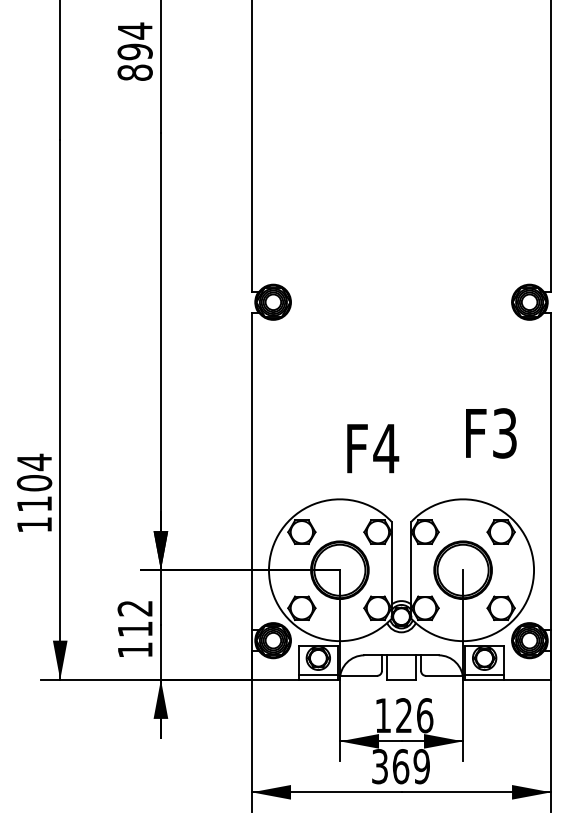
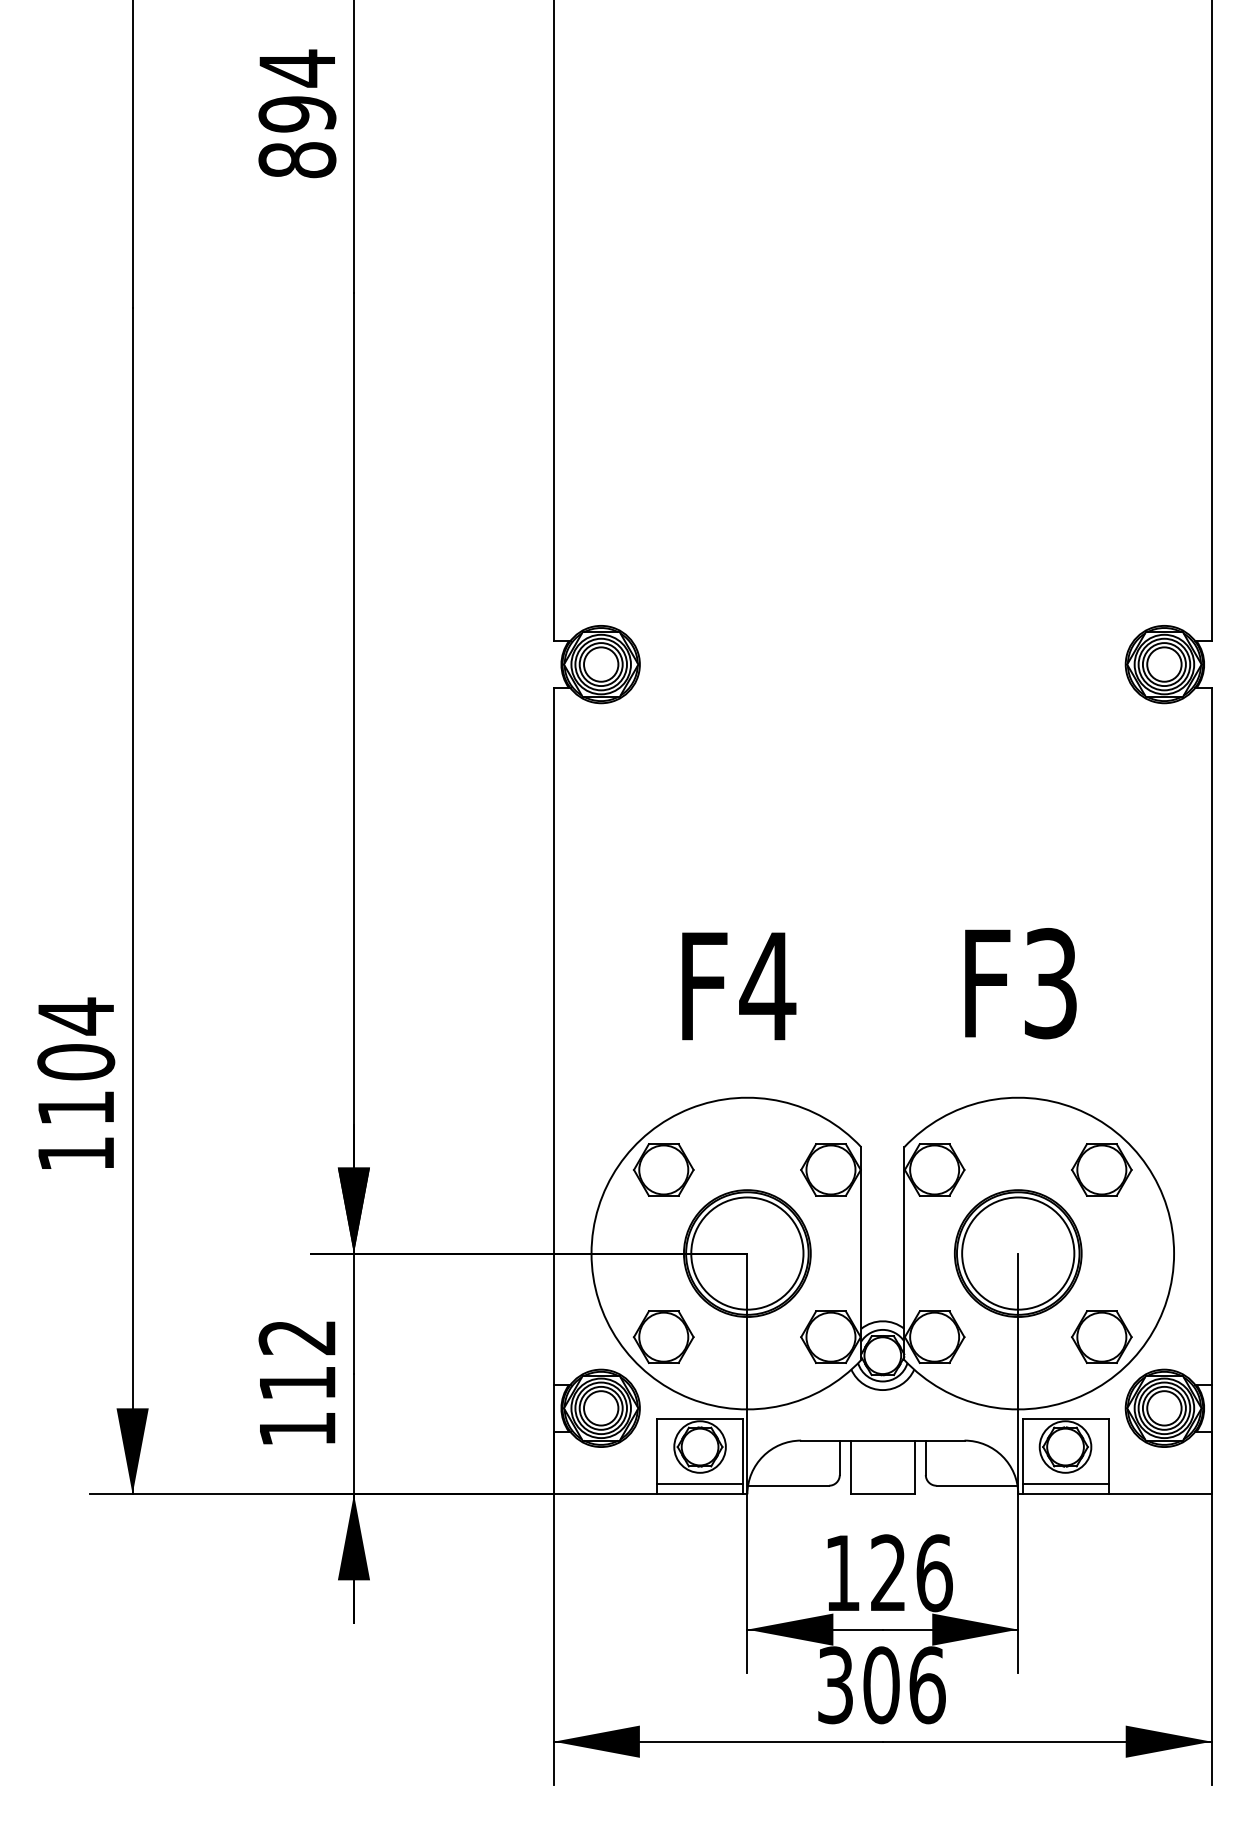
text: (491, 433) -> (1021, 983), moved
text: (373, 448) -> (739, 985), moved
text: (411, 766) -> (904, 1684), 369 -> 306

